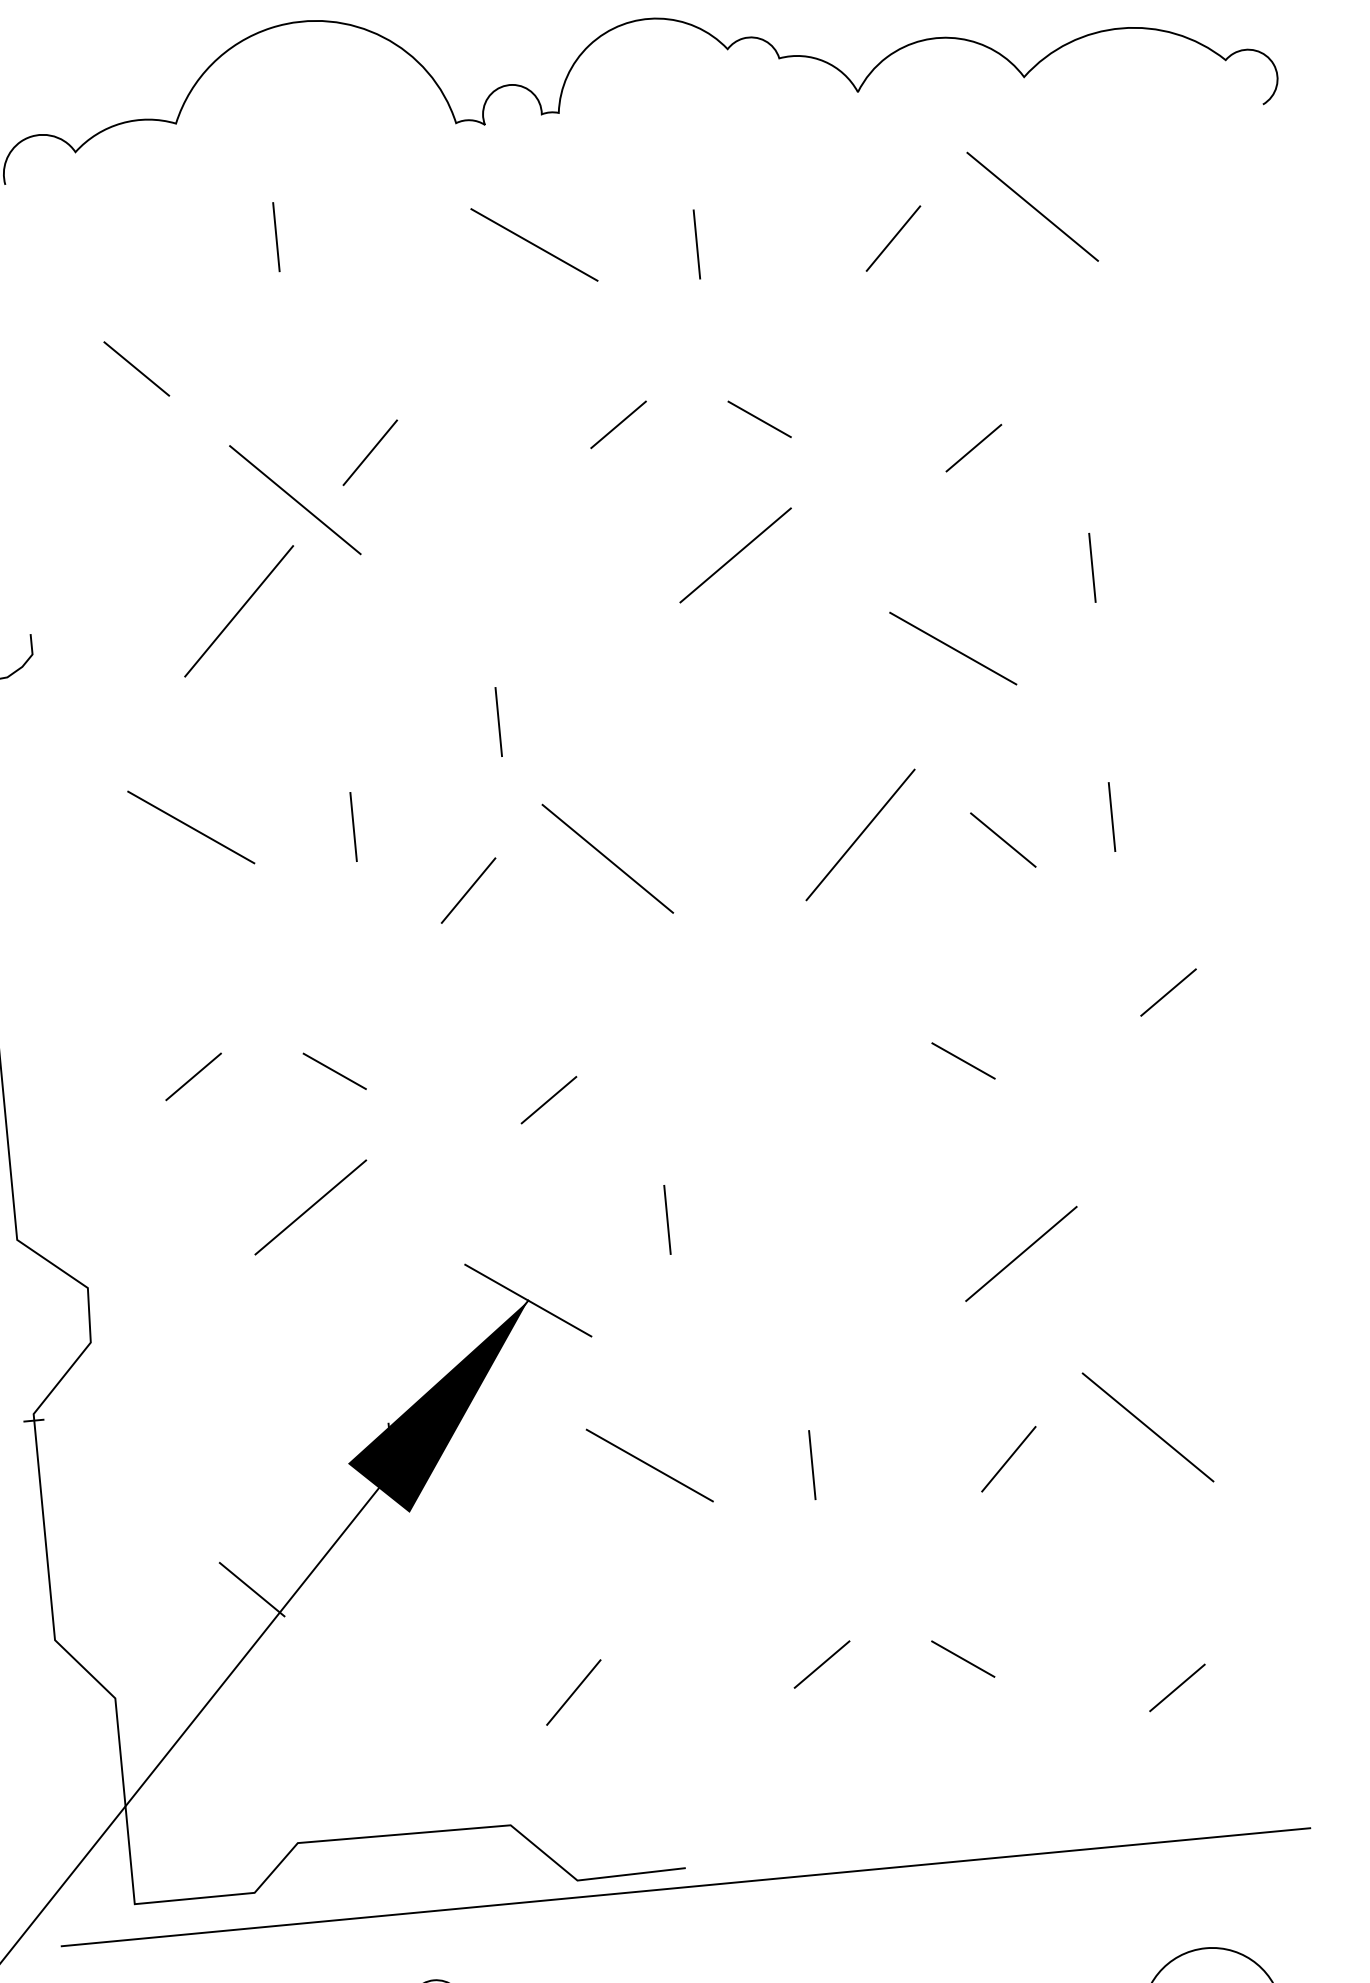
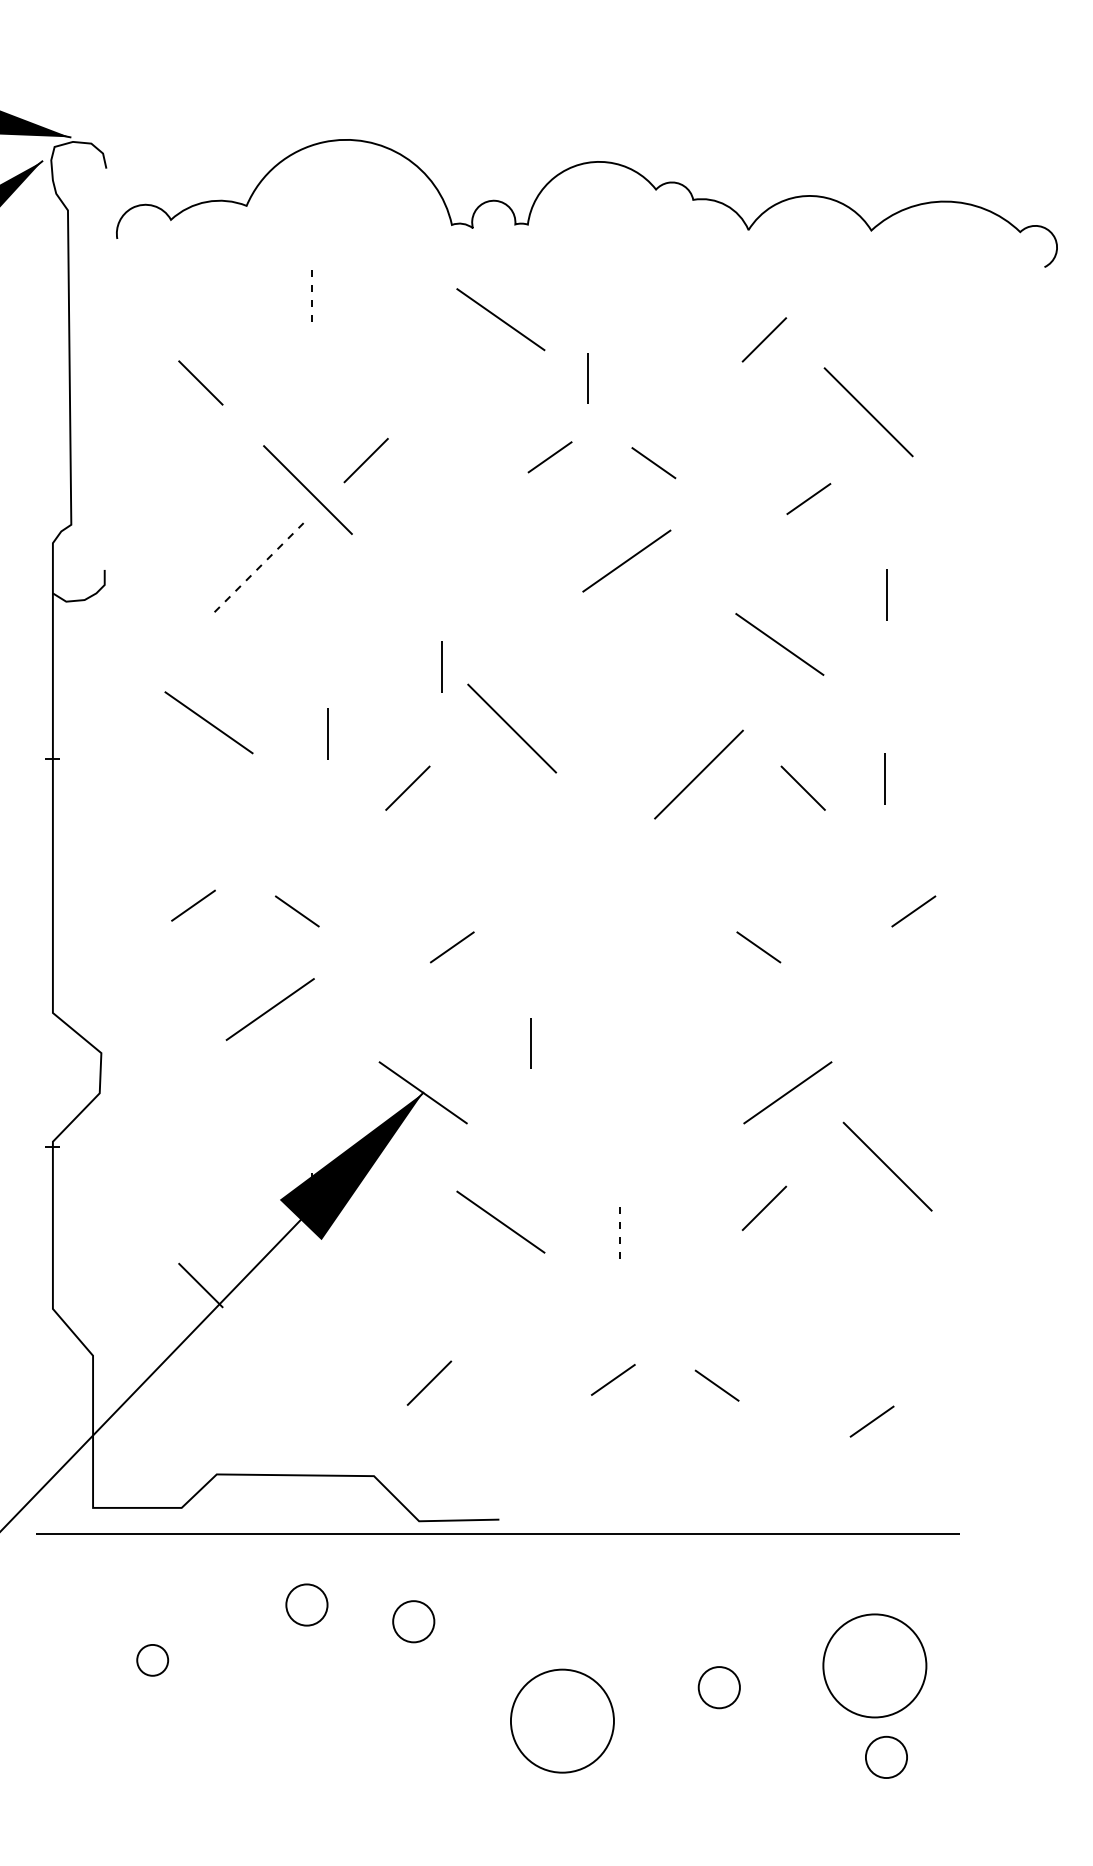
line: (1032, 207) -> (868, 412), moved
line: (276, 237) -> (312, 296), solid -> dashed
line: (696, 244) -> (587, 378), moved
line: (239, 611) -> (259, 567), solid -> dashed
line: (608, 858) -> (512, 728), moved
line: (1147, 1427) -> (887, 1166), moved
line: (1008, 1458) -> (764, 1207), moved
line: (813, 1465) -> (620, 1233), solid -> dashed

